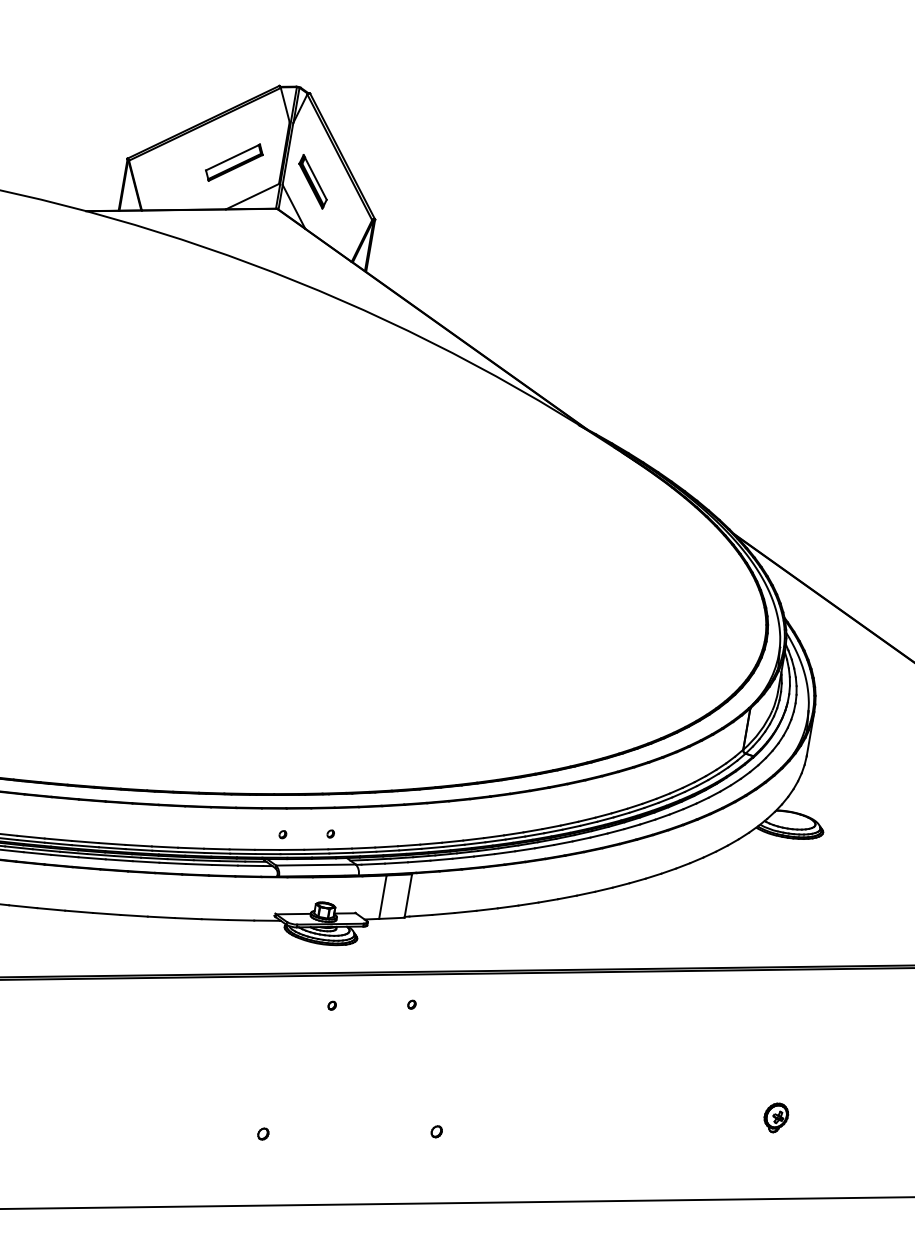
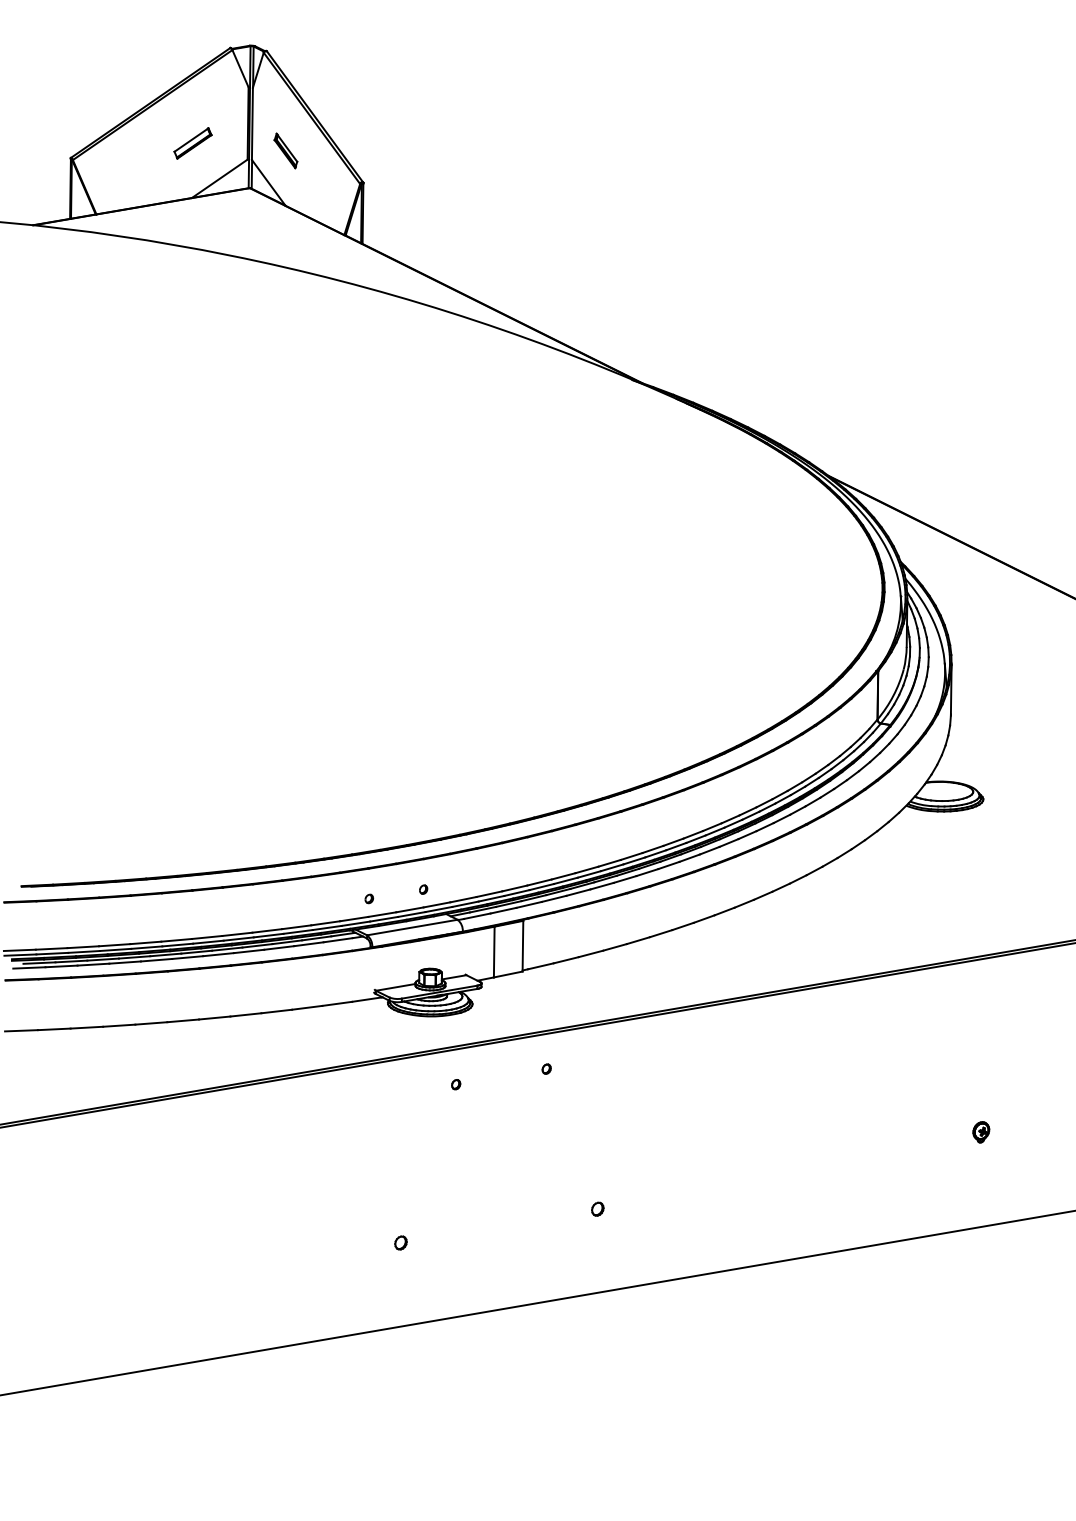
part: (233, 162) -> (192, 143), size x0.6
part: (312, 181) -> (285, 150), size x0.6
part: (776, 1118) -> (981, 1132), size x0.6

